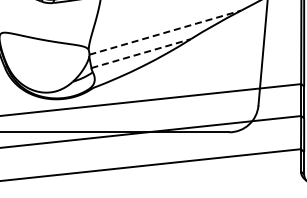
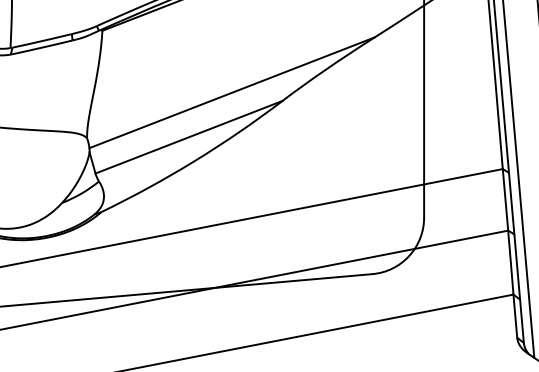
line: (165, 32) -> (232, 92), dashed -> solid
line: (141, 53) -> (189, 136), dashed -> solid

